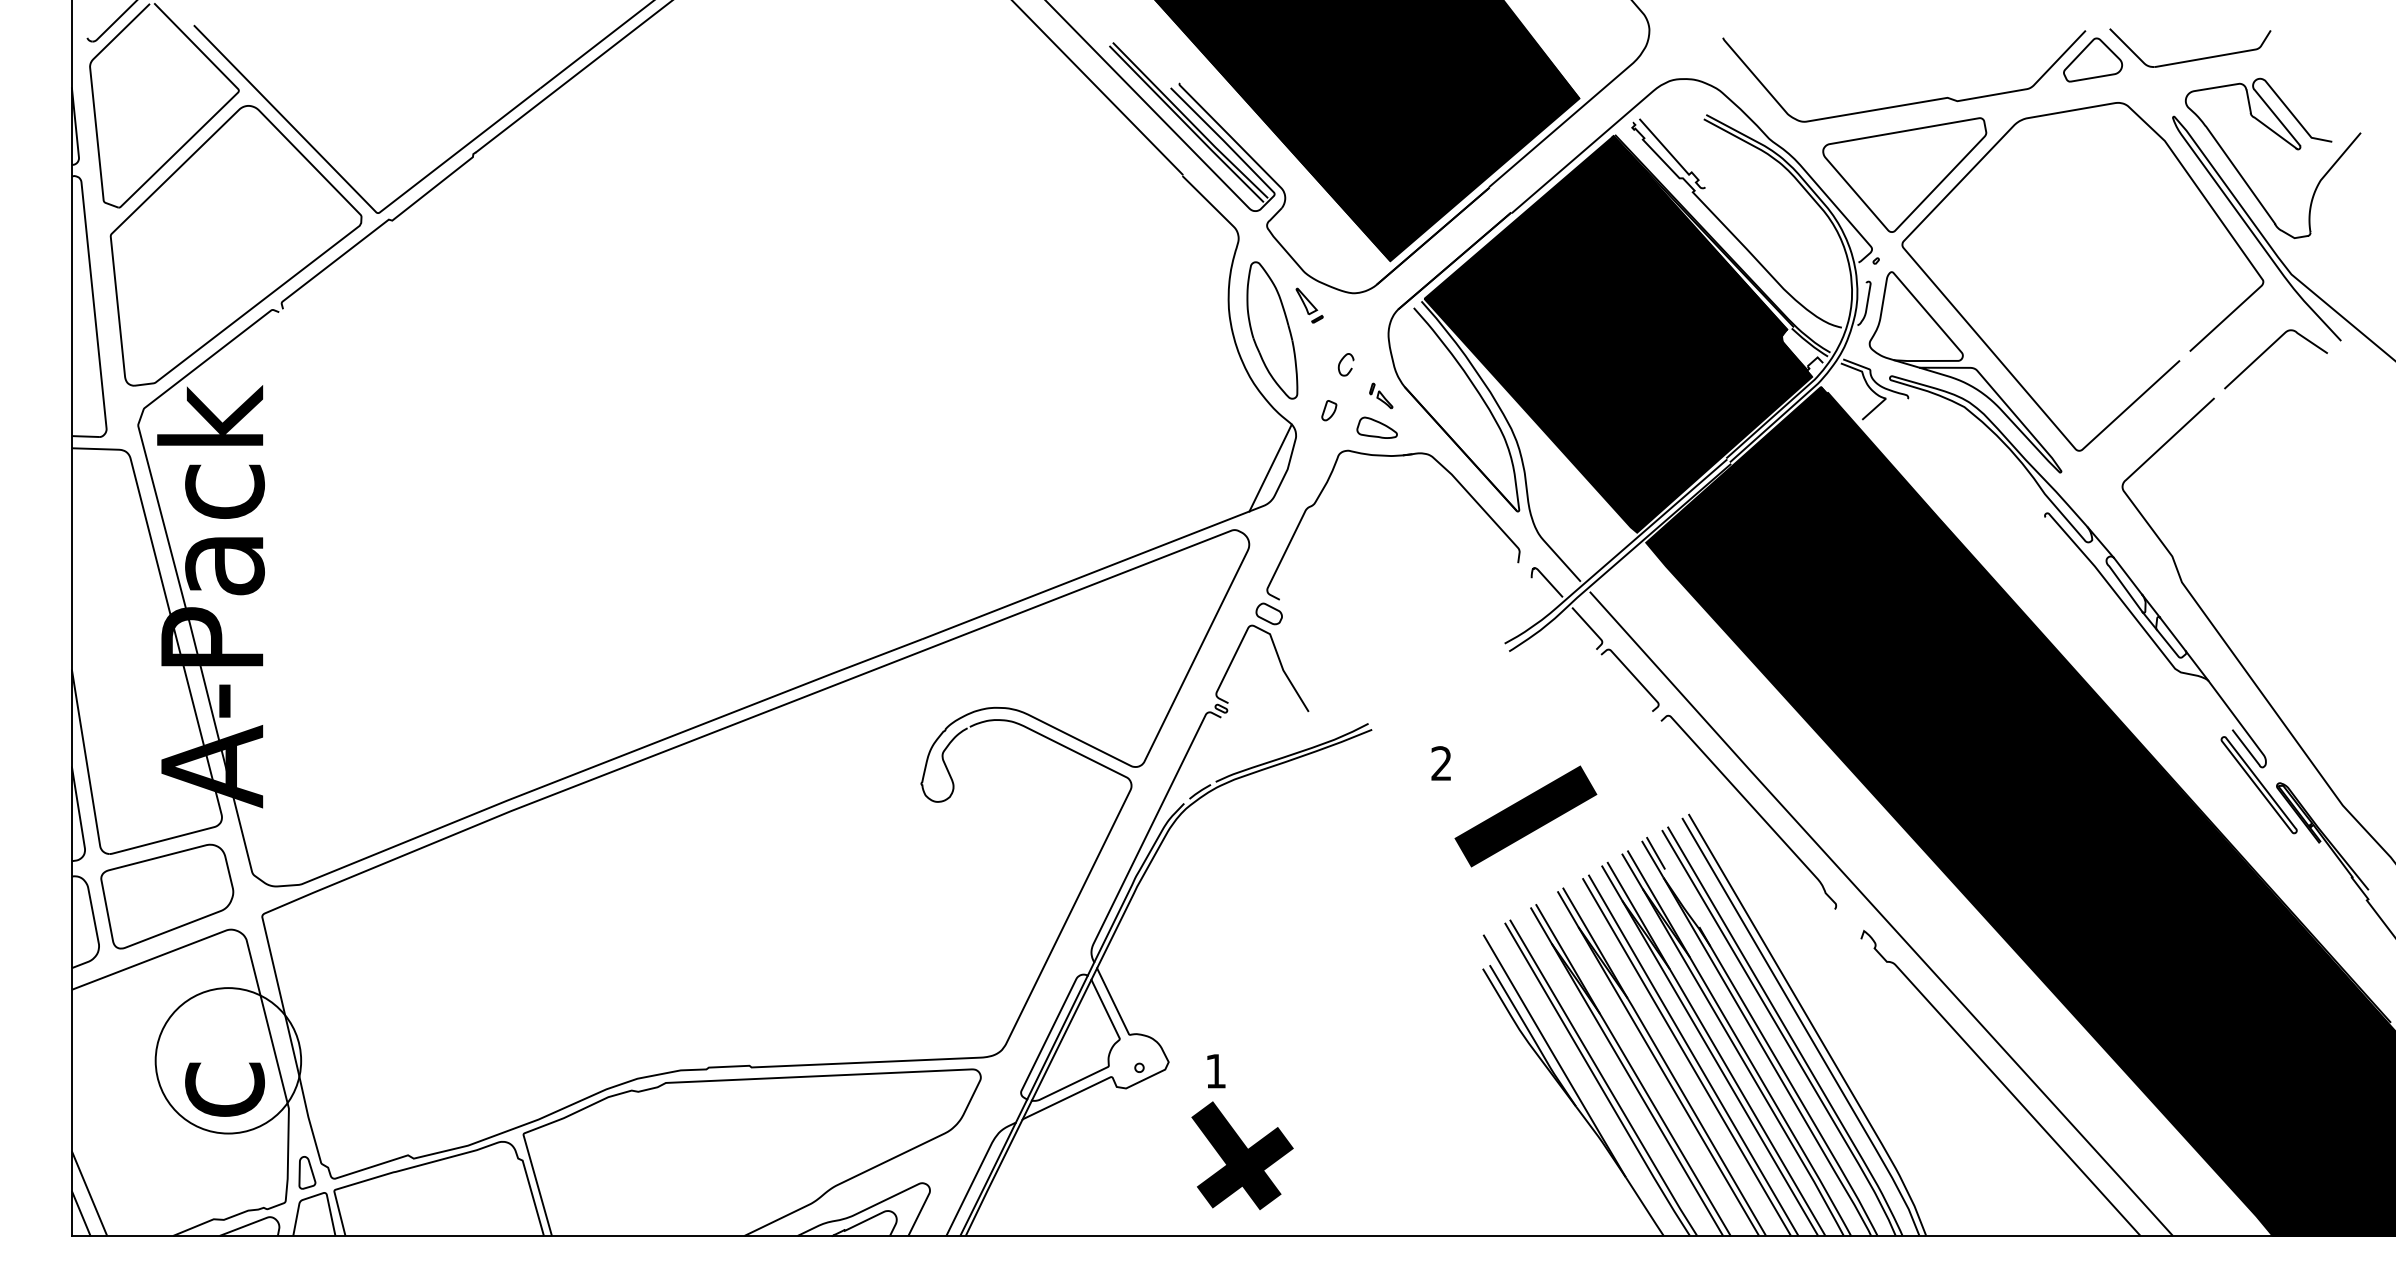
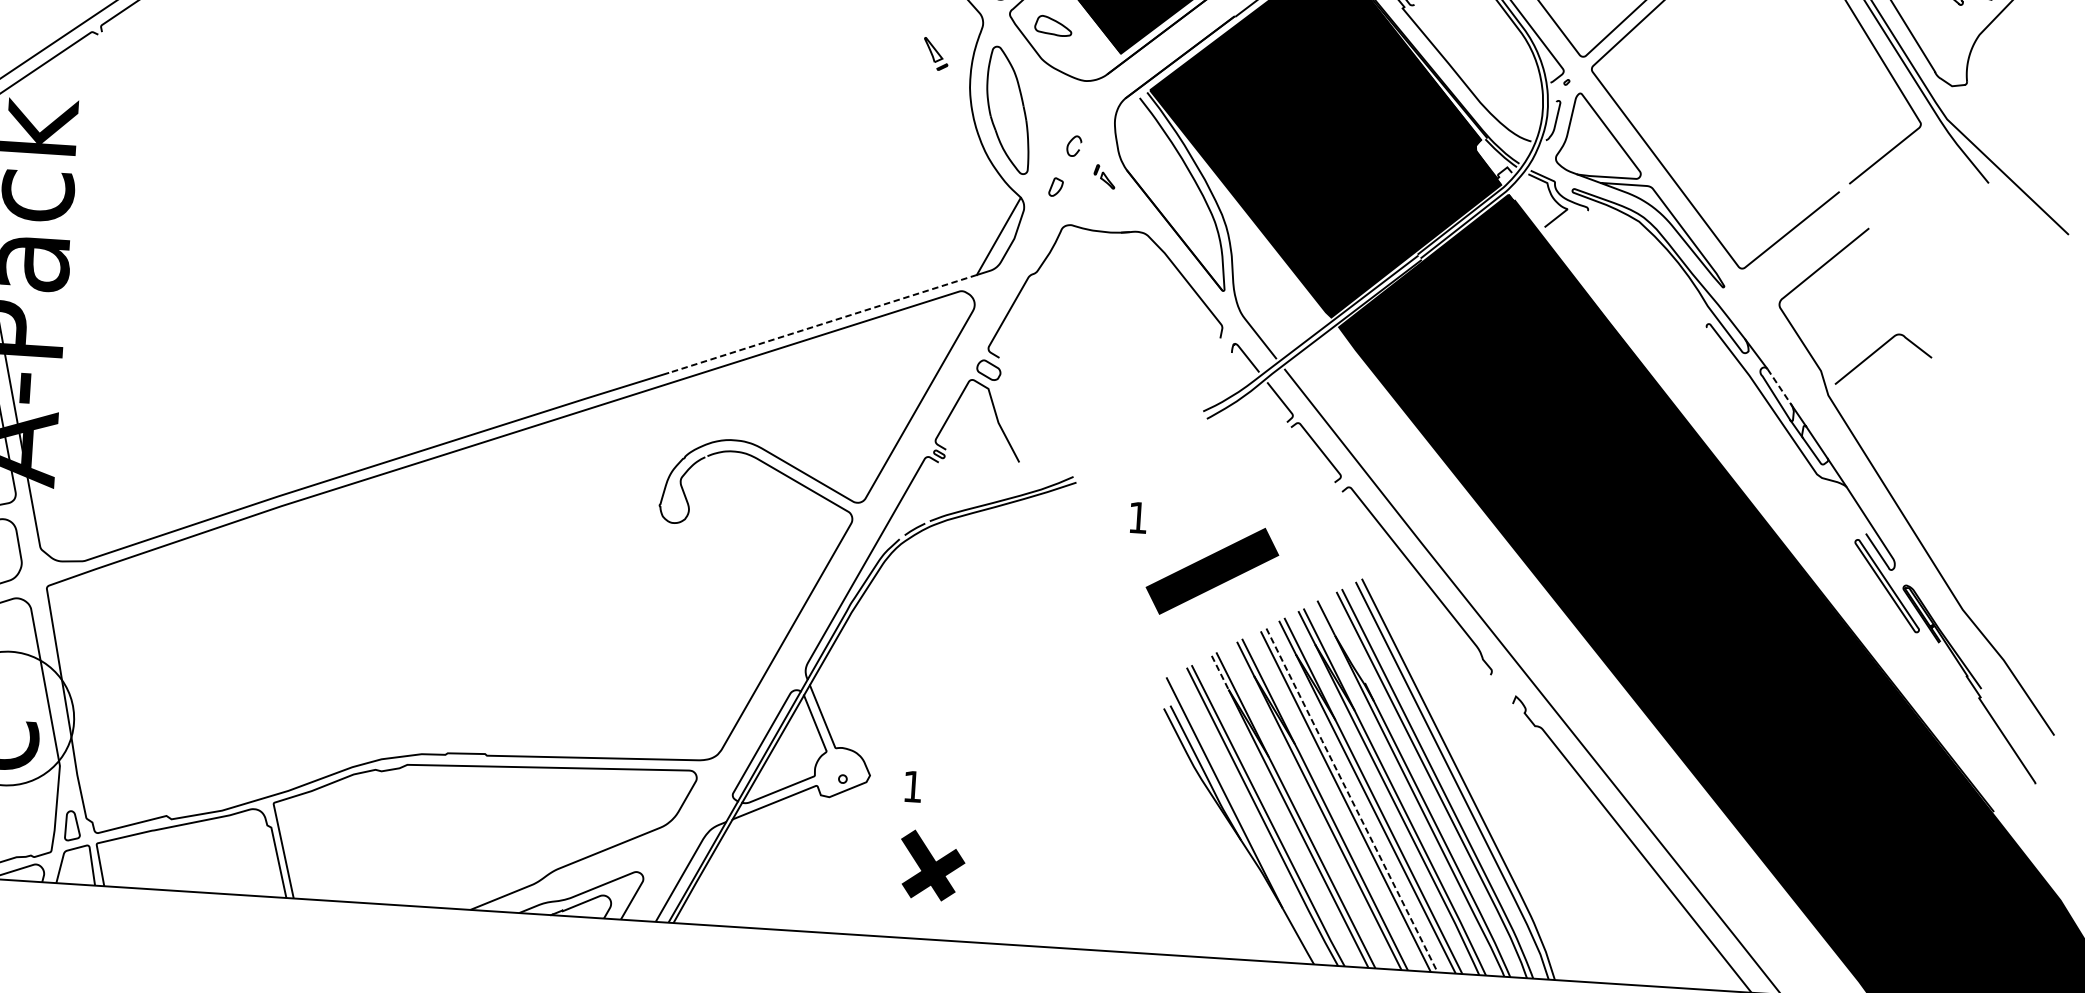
part: (1309, 305) -> (935, 54), moved
curve: (2267, 350) -> (1876, 351), moved
part: (1376, 427) -> (1052, 25), moved
line: (1085, 575) -> (822, 324), solid -> dashed
line: (2128, 576) -> (1779, 386), solid -> dashed
text: (1441, 763) -> (1138, 517), 2 -> 1
line: (1655, 852) -> (1329, 612), removed
line: (1541, 926) -> (1220, 673), solid -> dashed
line: (1693, 1055) -> (1352, 800), solid -> dashed
part: (1242, 1155) -> (932, 865), size x0.7

